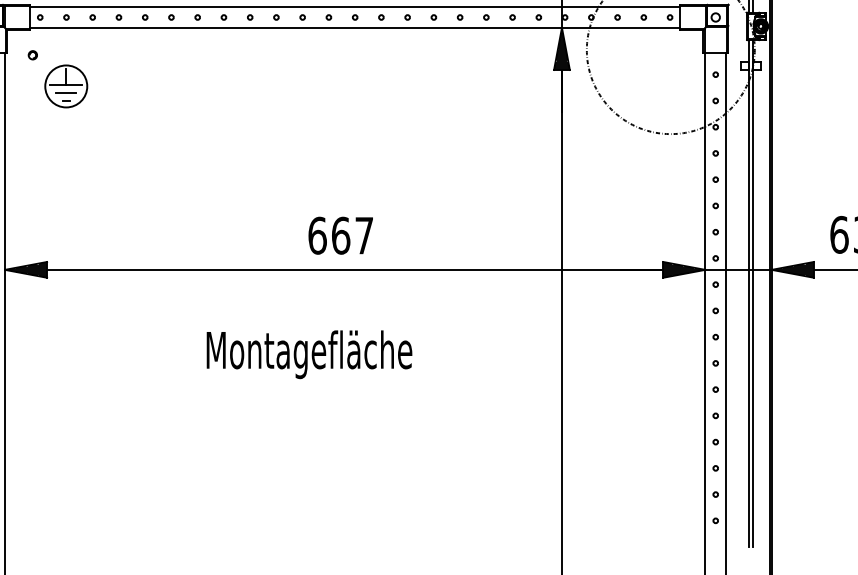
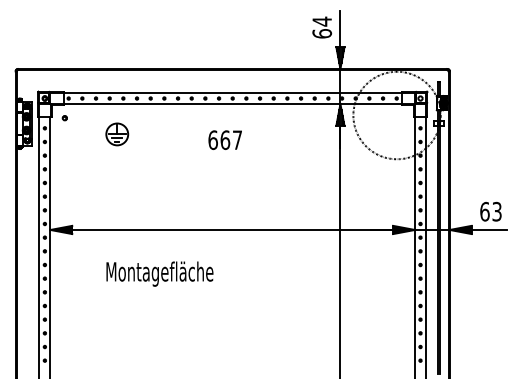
part: (66, 86) -> (117, 134), moved
text: (339, 234) -> (224, 139), moved
text: (308, 353) -> (159, 273), moved

